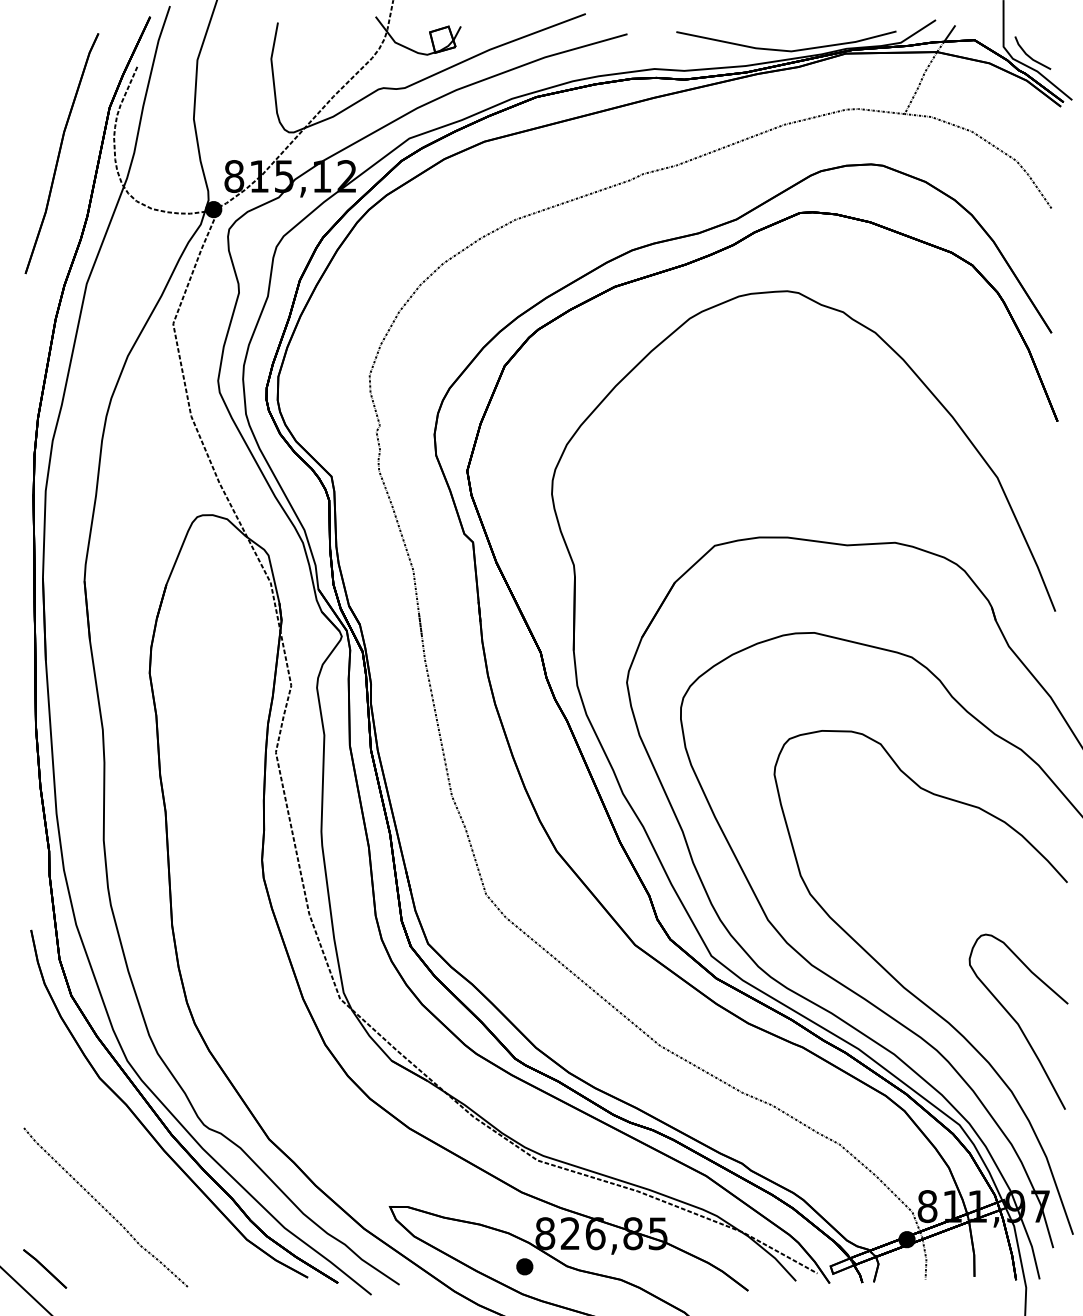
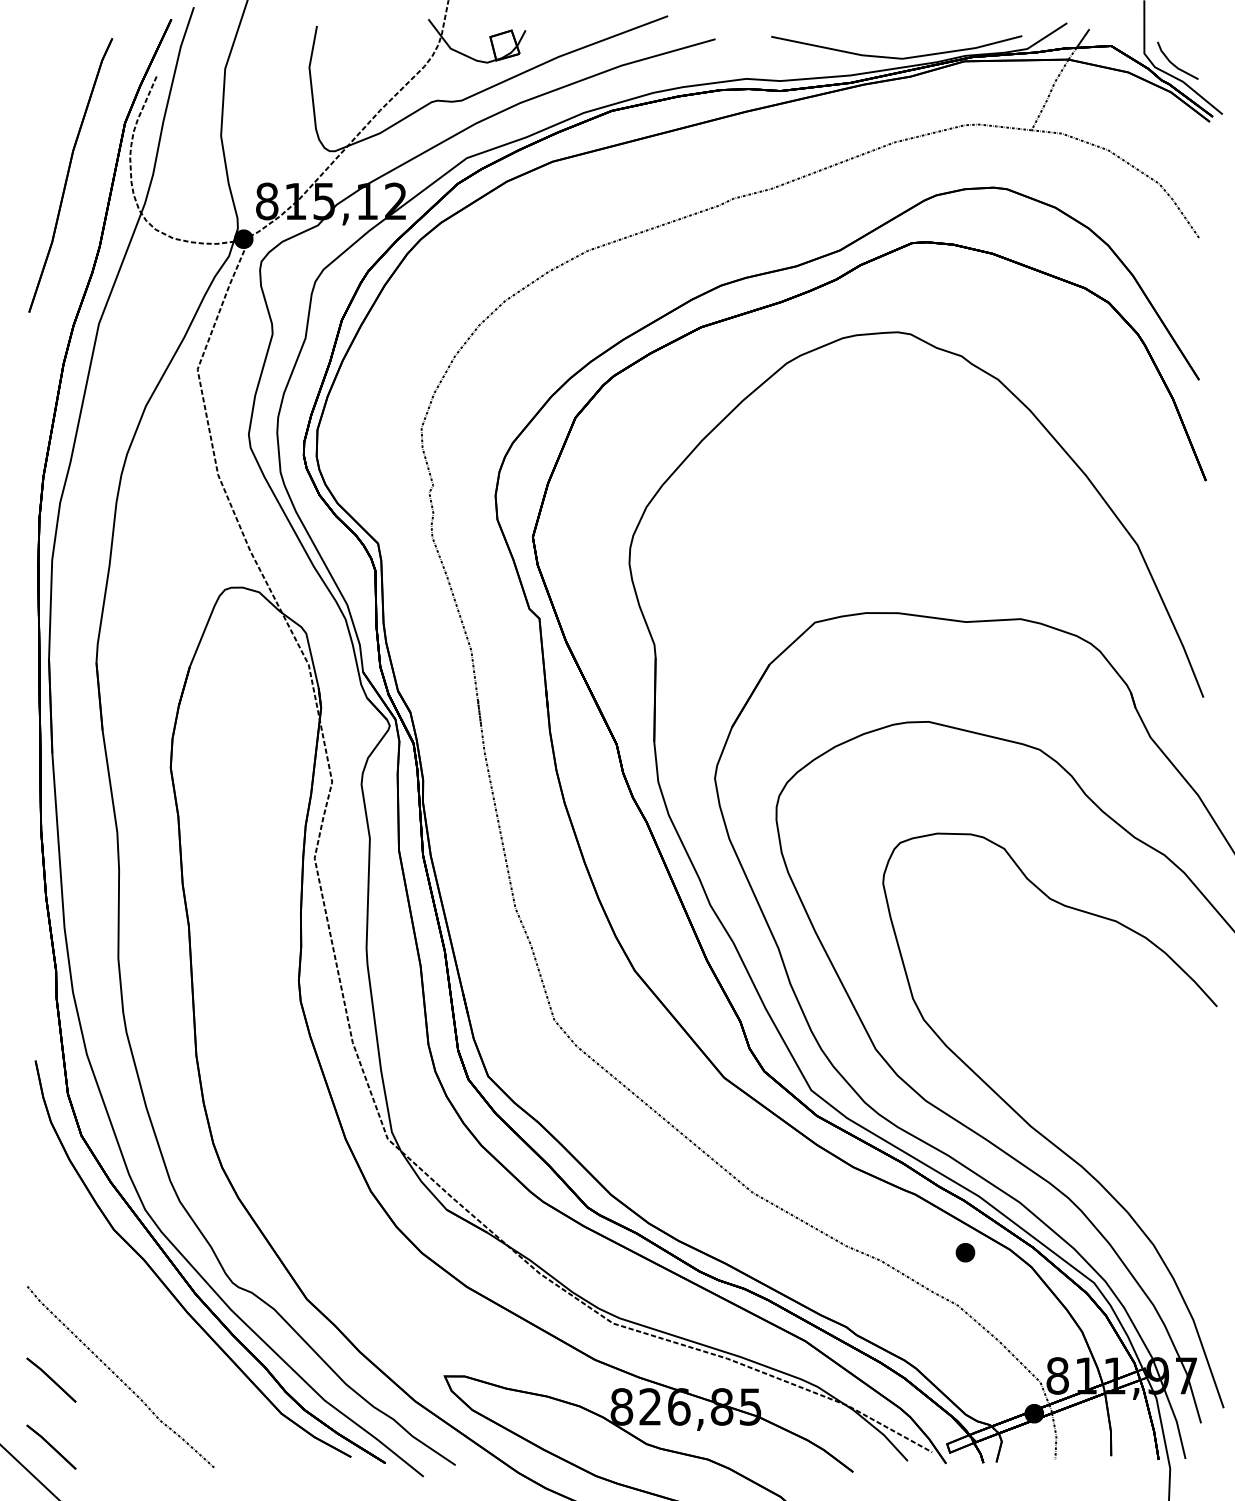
curve: (1017, 1022) -> (1160, 1166), removed
line: (45, 1209) -> (51, 1379), added
part: (524, 1266) -> (965, 1252), moved

